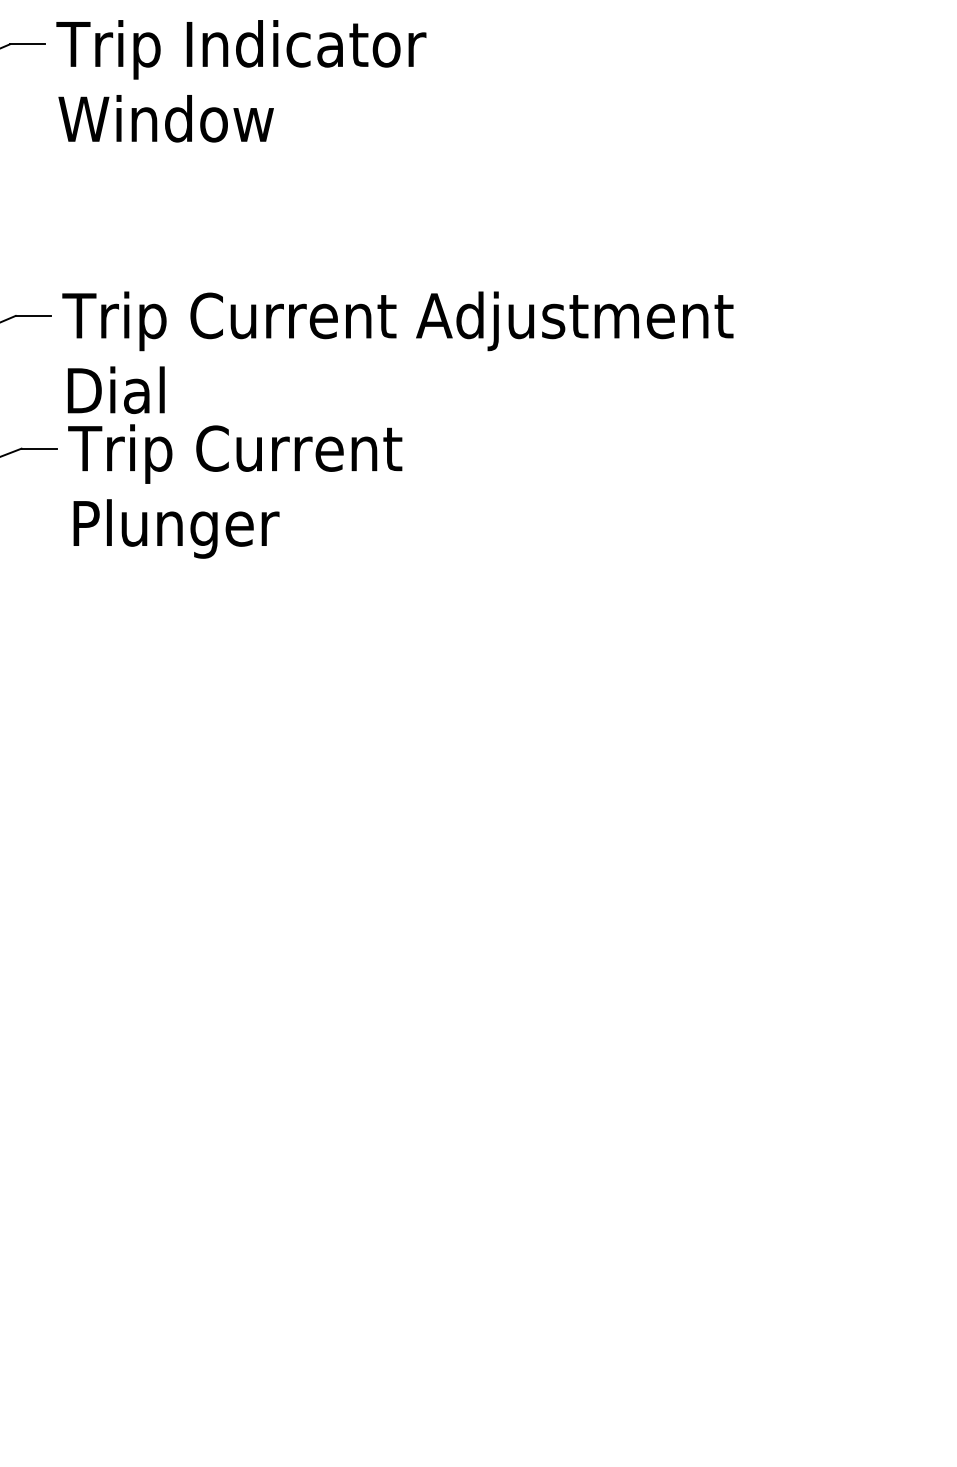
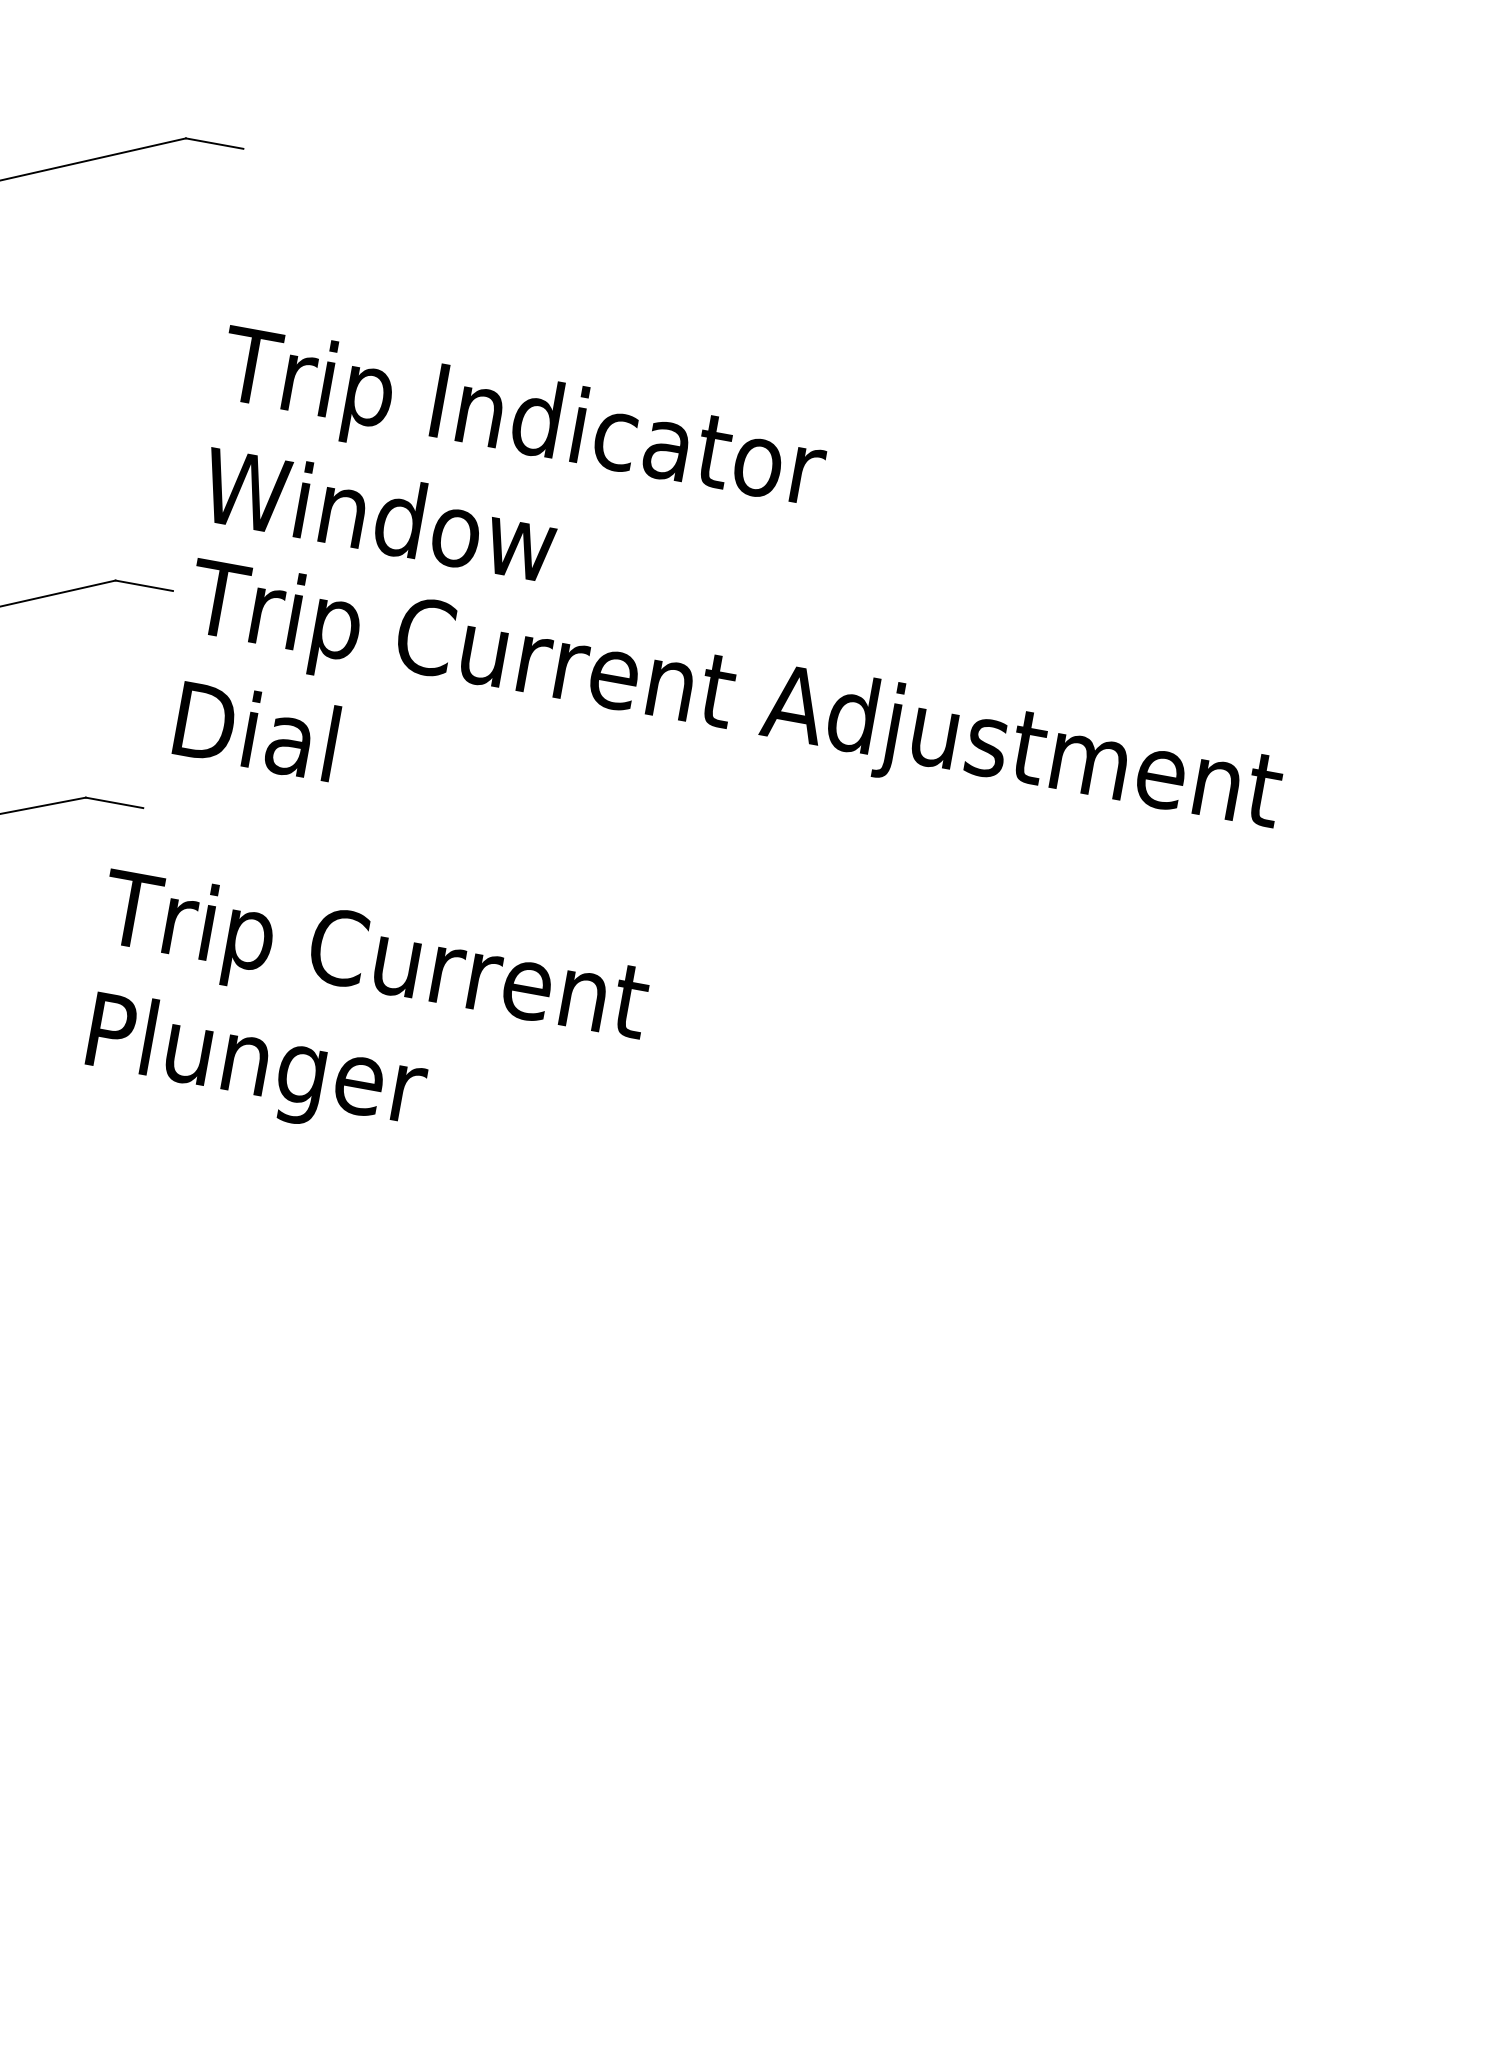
text: (241, 81) -> (512, 476), moved
text: (235, 491) -> (363, 1023), moved

